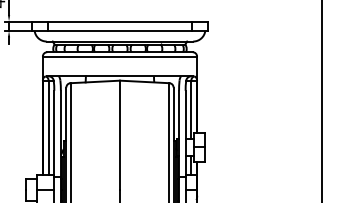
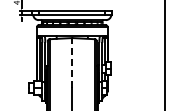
line: (120, 134) -> (72, 62), solid -> dashed

